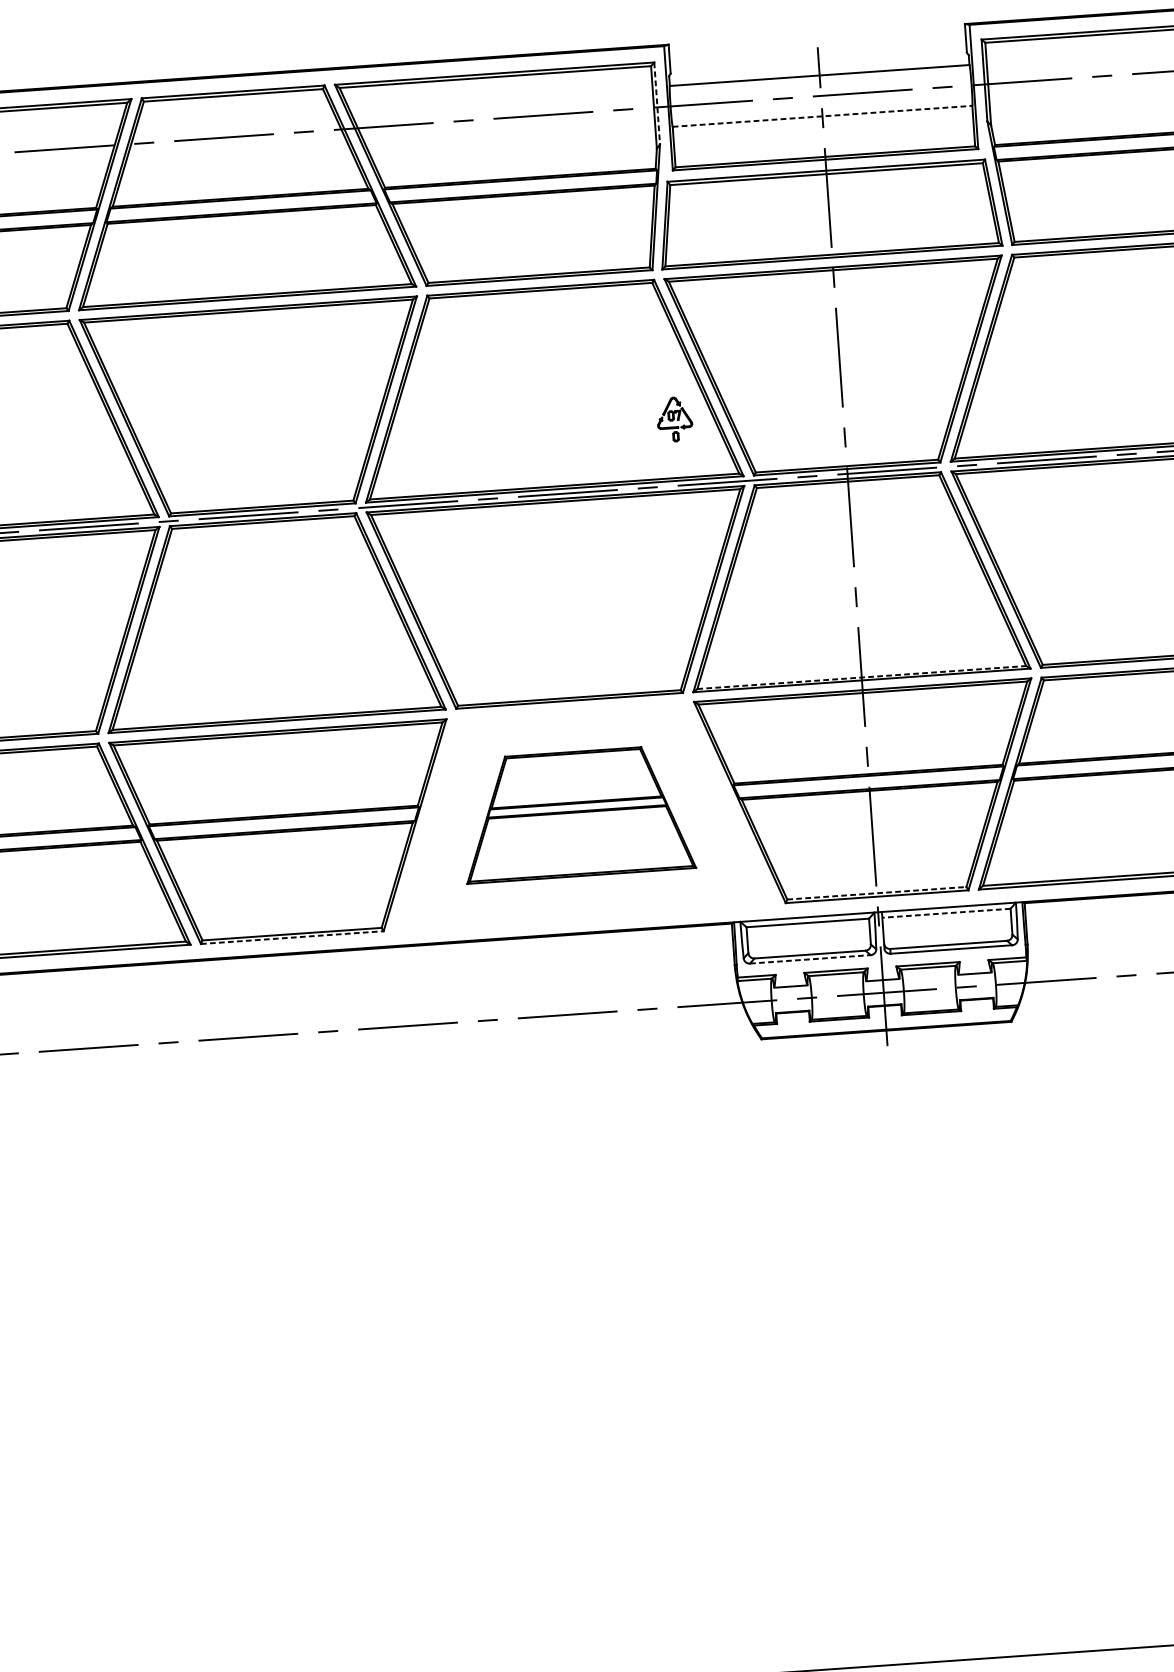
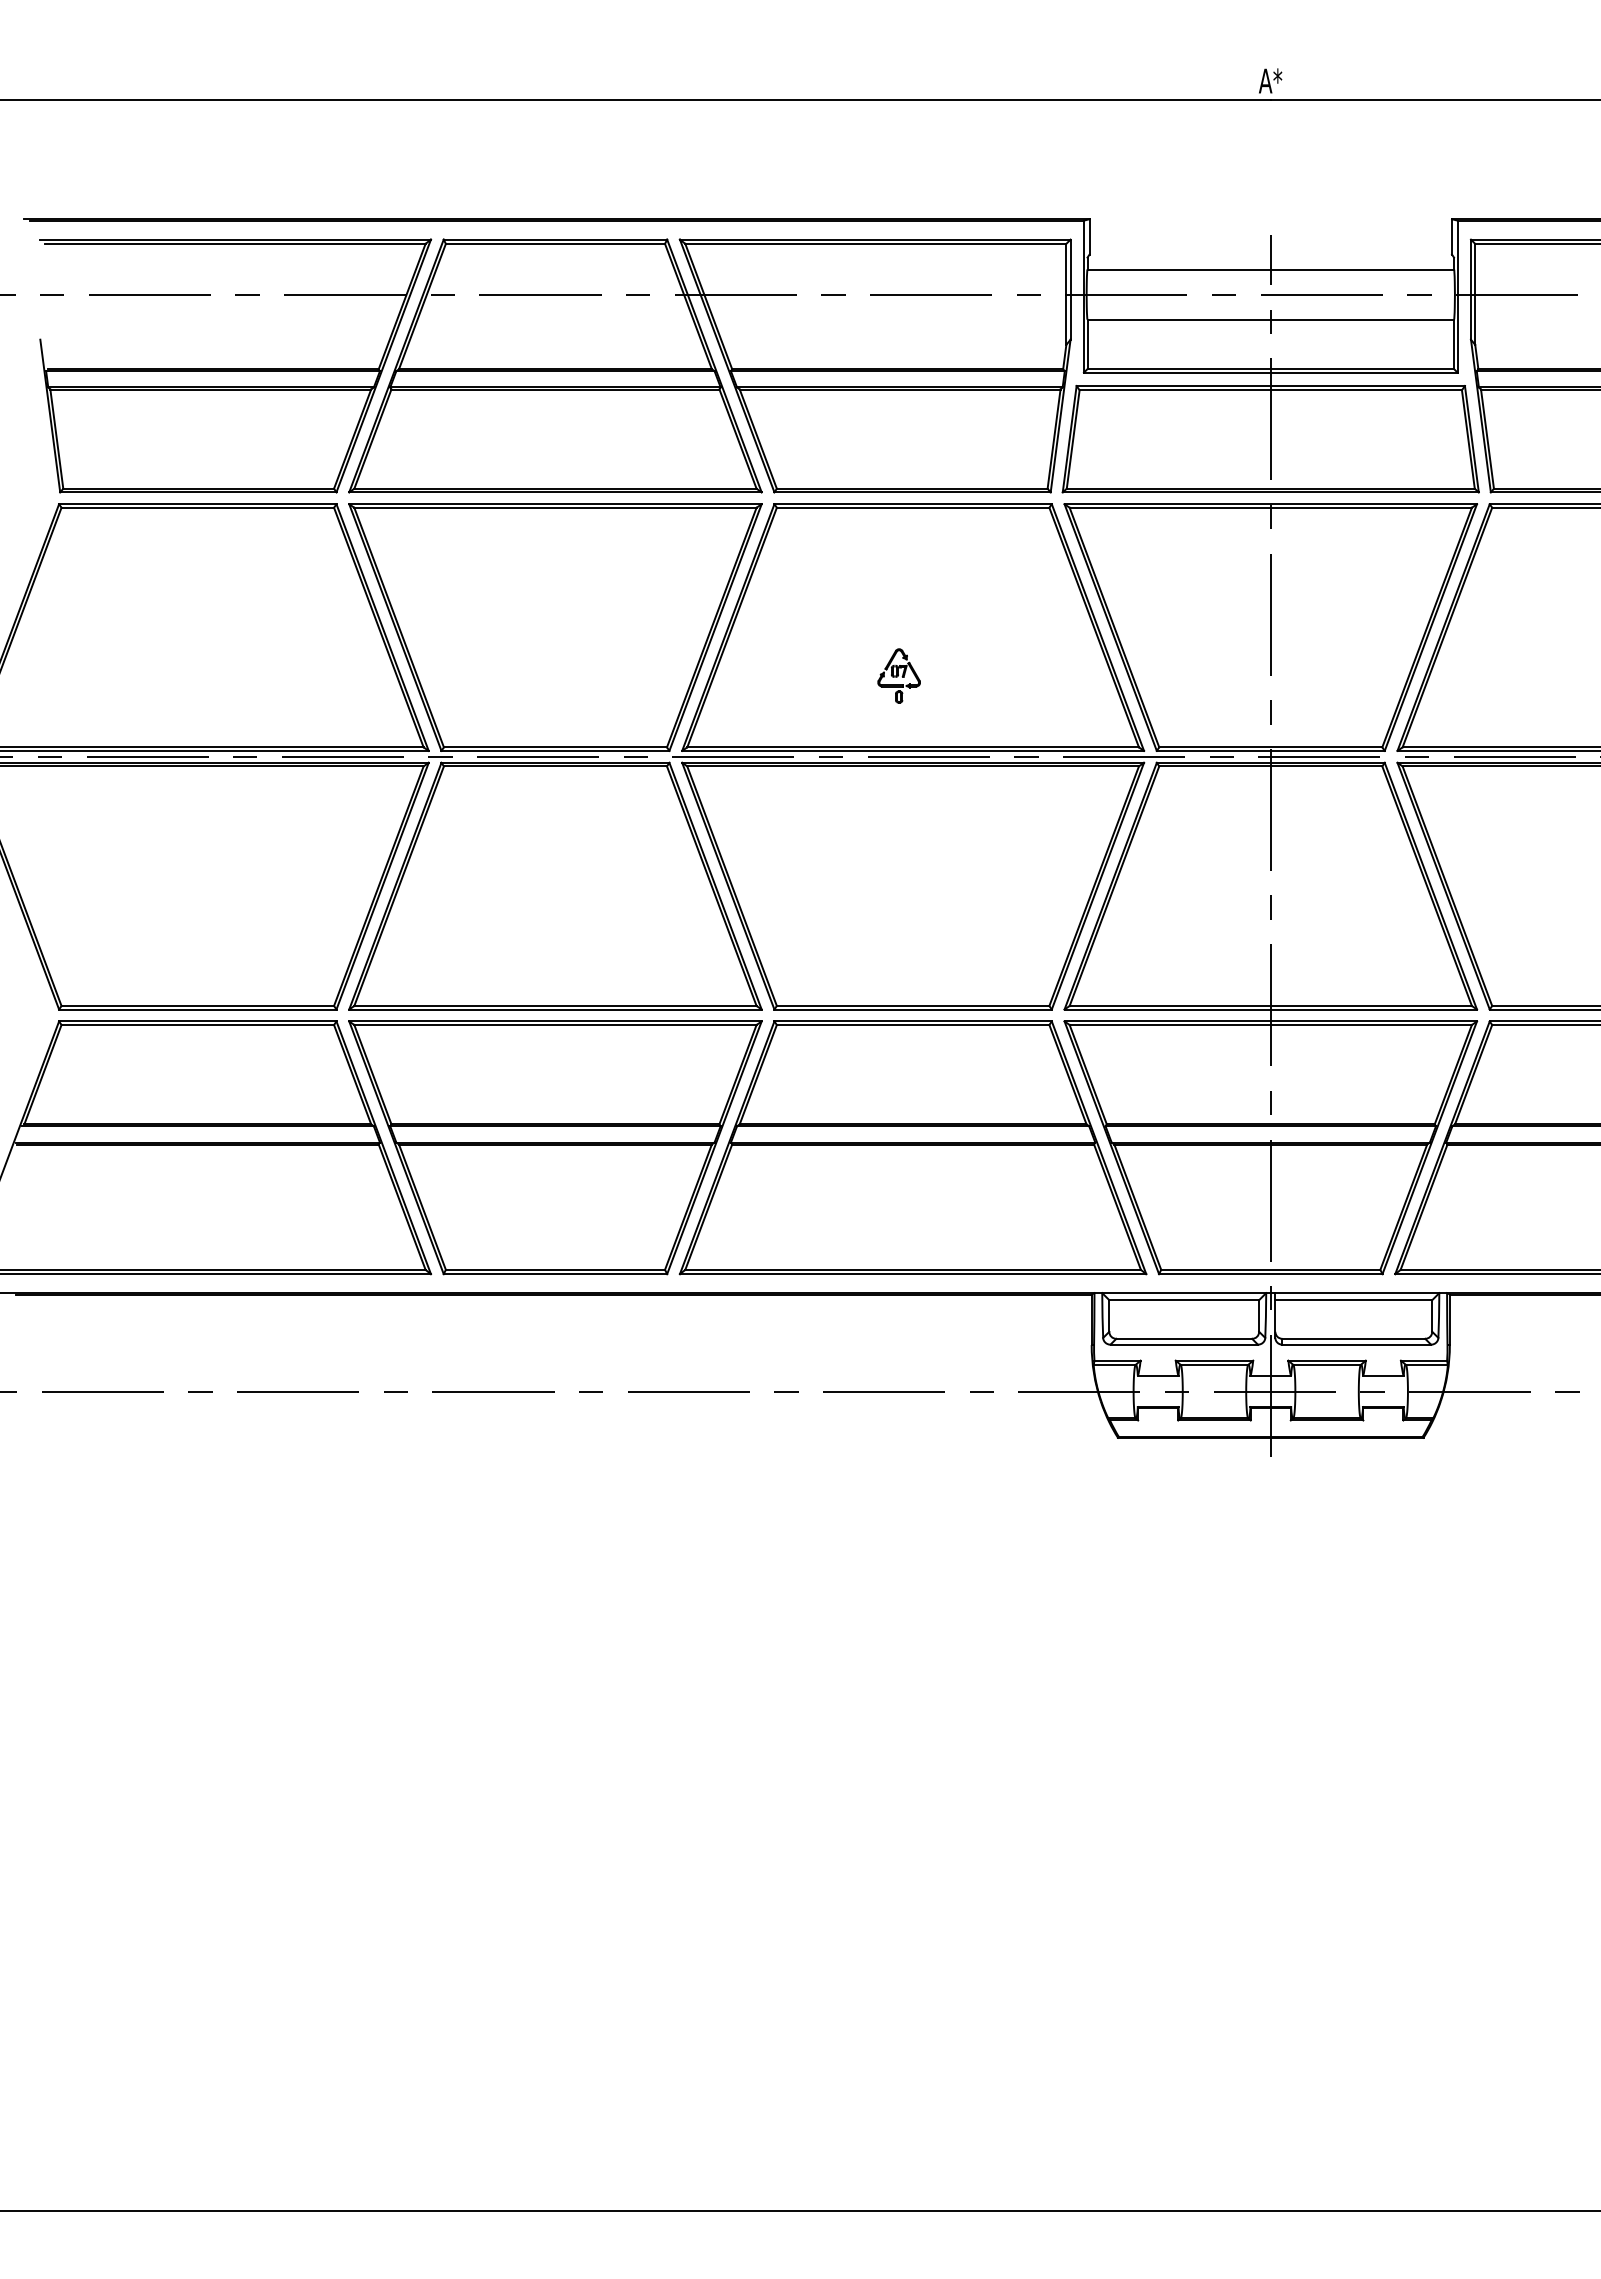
line: (657, 104) -> (1070, 290), dashed -> solid
line: (823, 116) -> (1271, 319), dashed -> solid
part: (674, 419) -> (898, 675), moved
line: (862, 677) -> (1271, 1005), dashed -> solid
part: (576, 813) -> (912, 1147), size x1.67
line: (876, 892) -> (1270, 1269), dashed -> solid
line: (946, 913) -> (1353, 1300), dashed -> solid
line: (292, 937) -> (555, 1274), dashed -> solid
line: (810, 959) -> (1184, 1344), dashed -> solid

